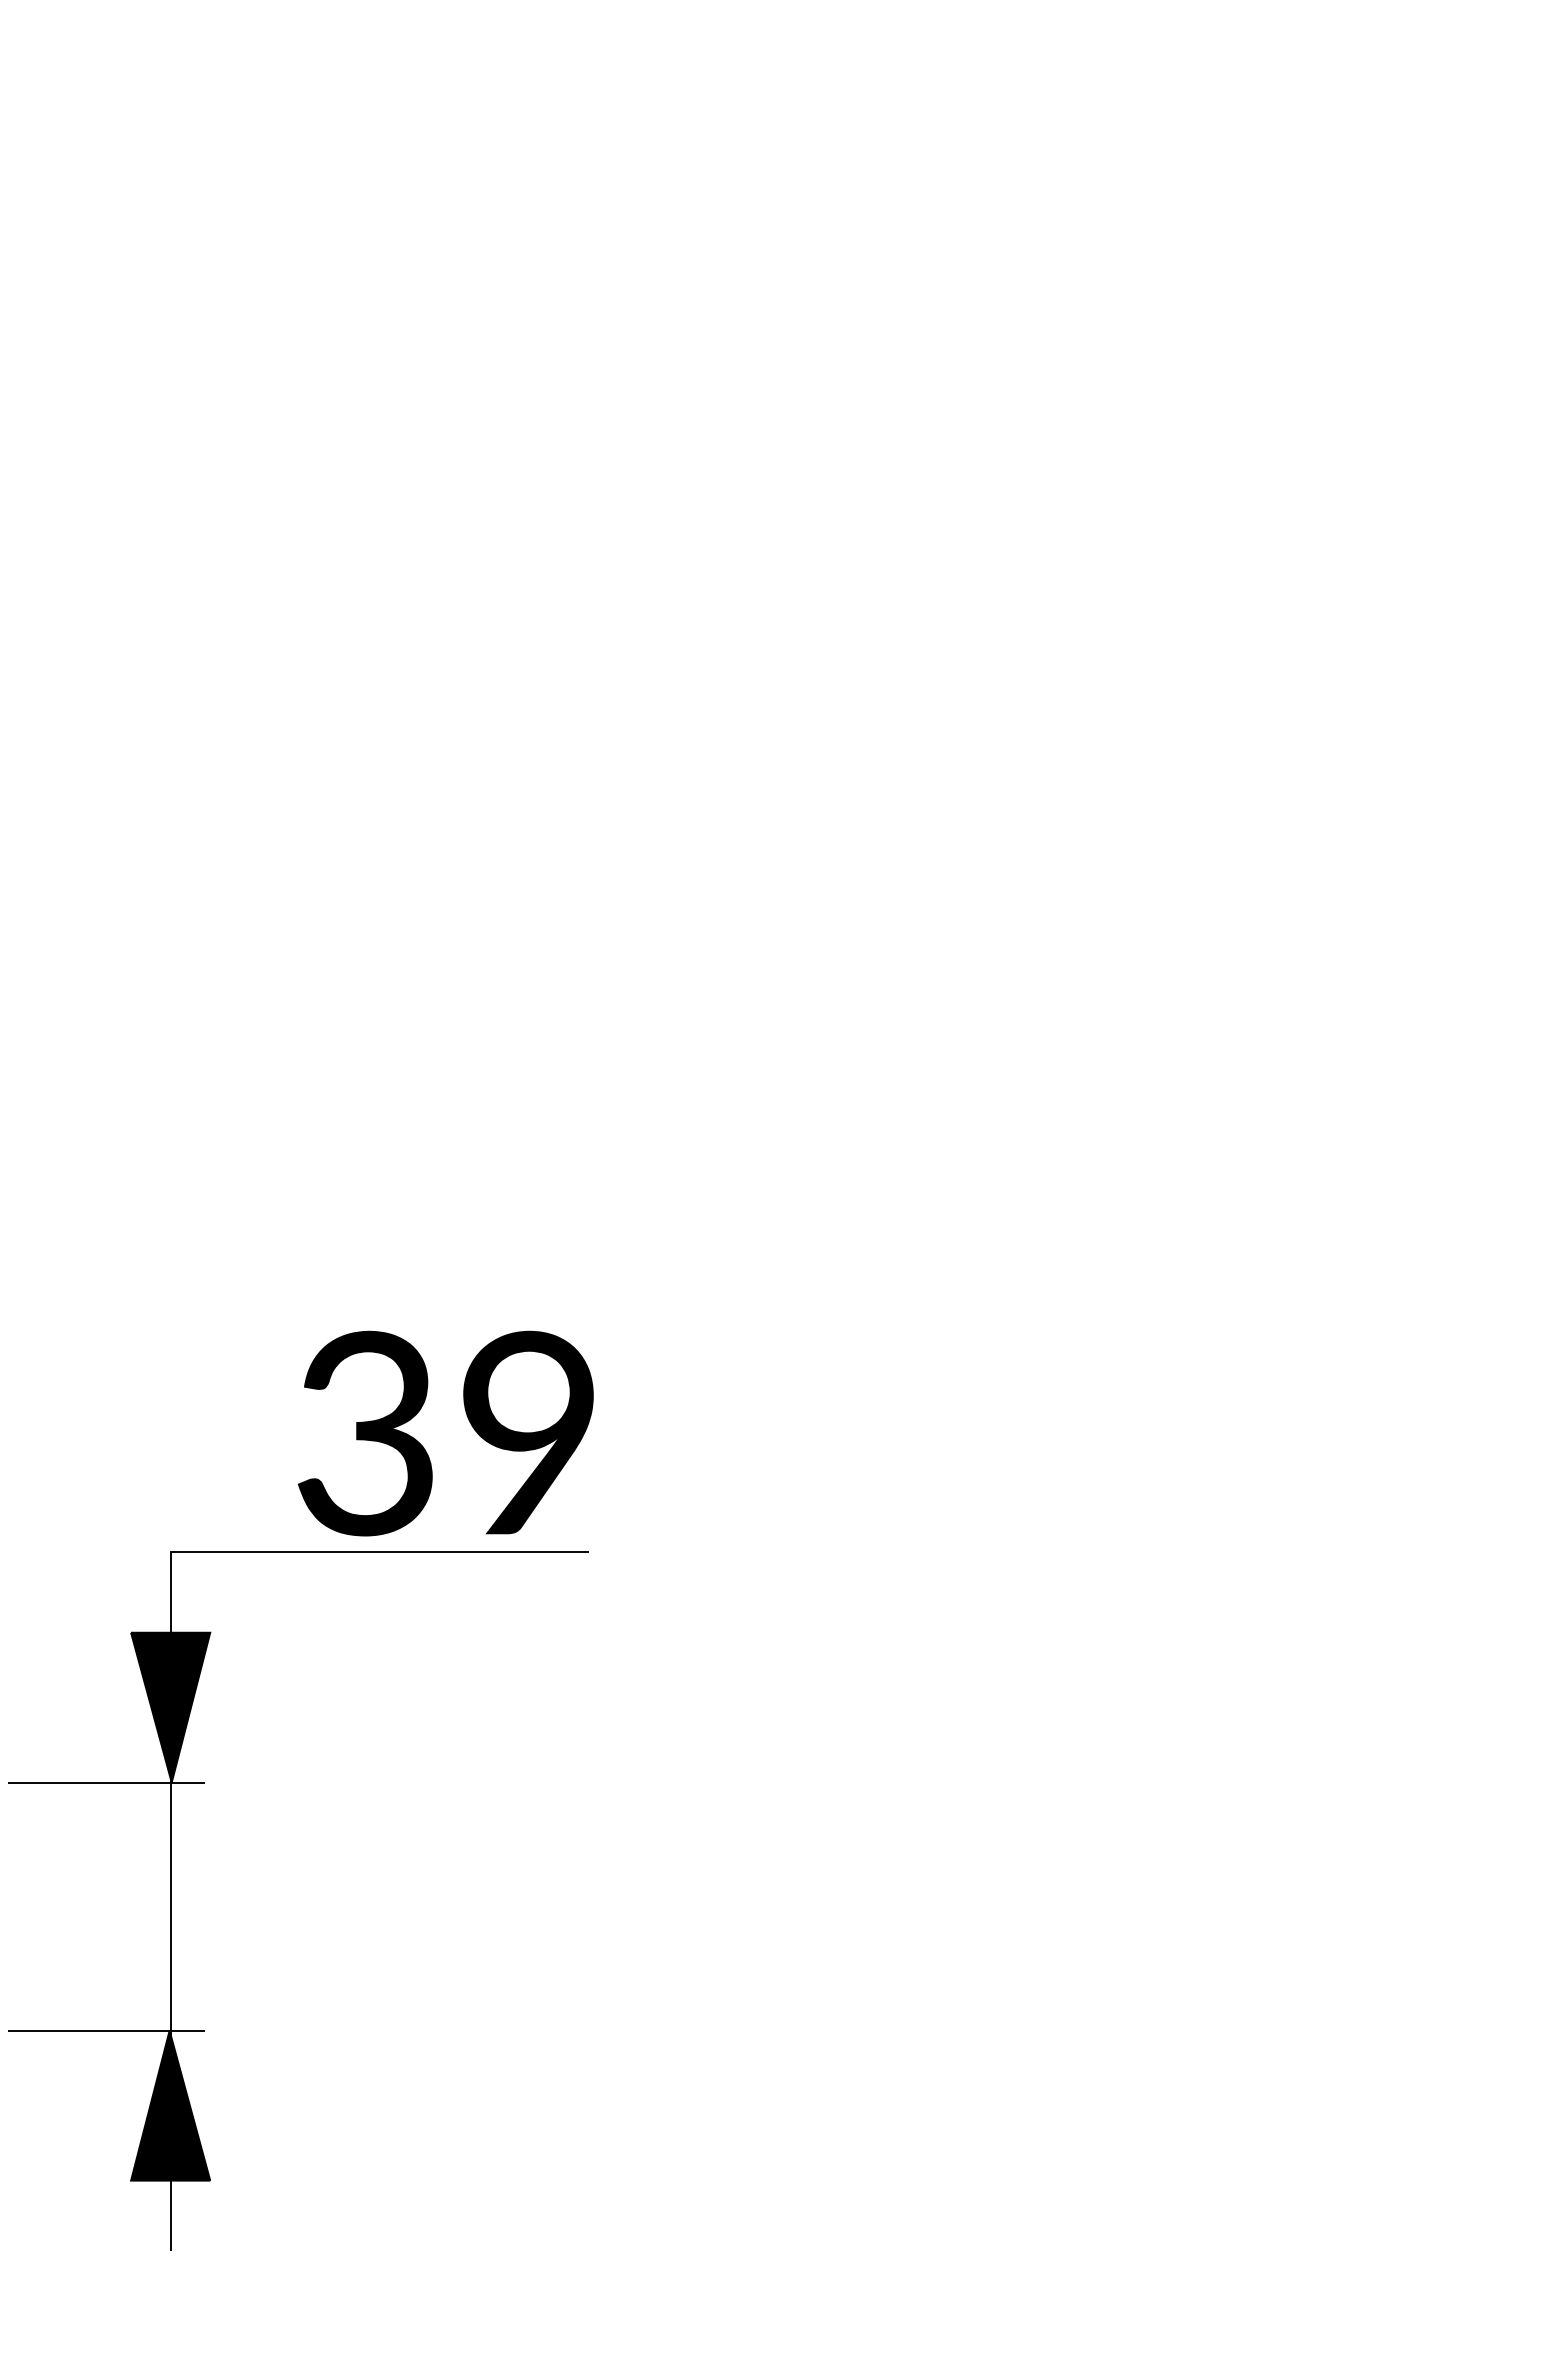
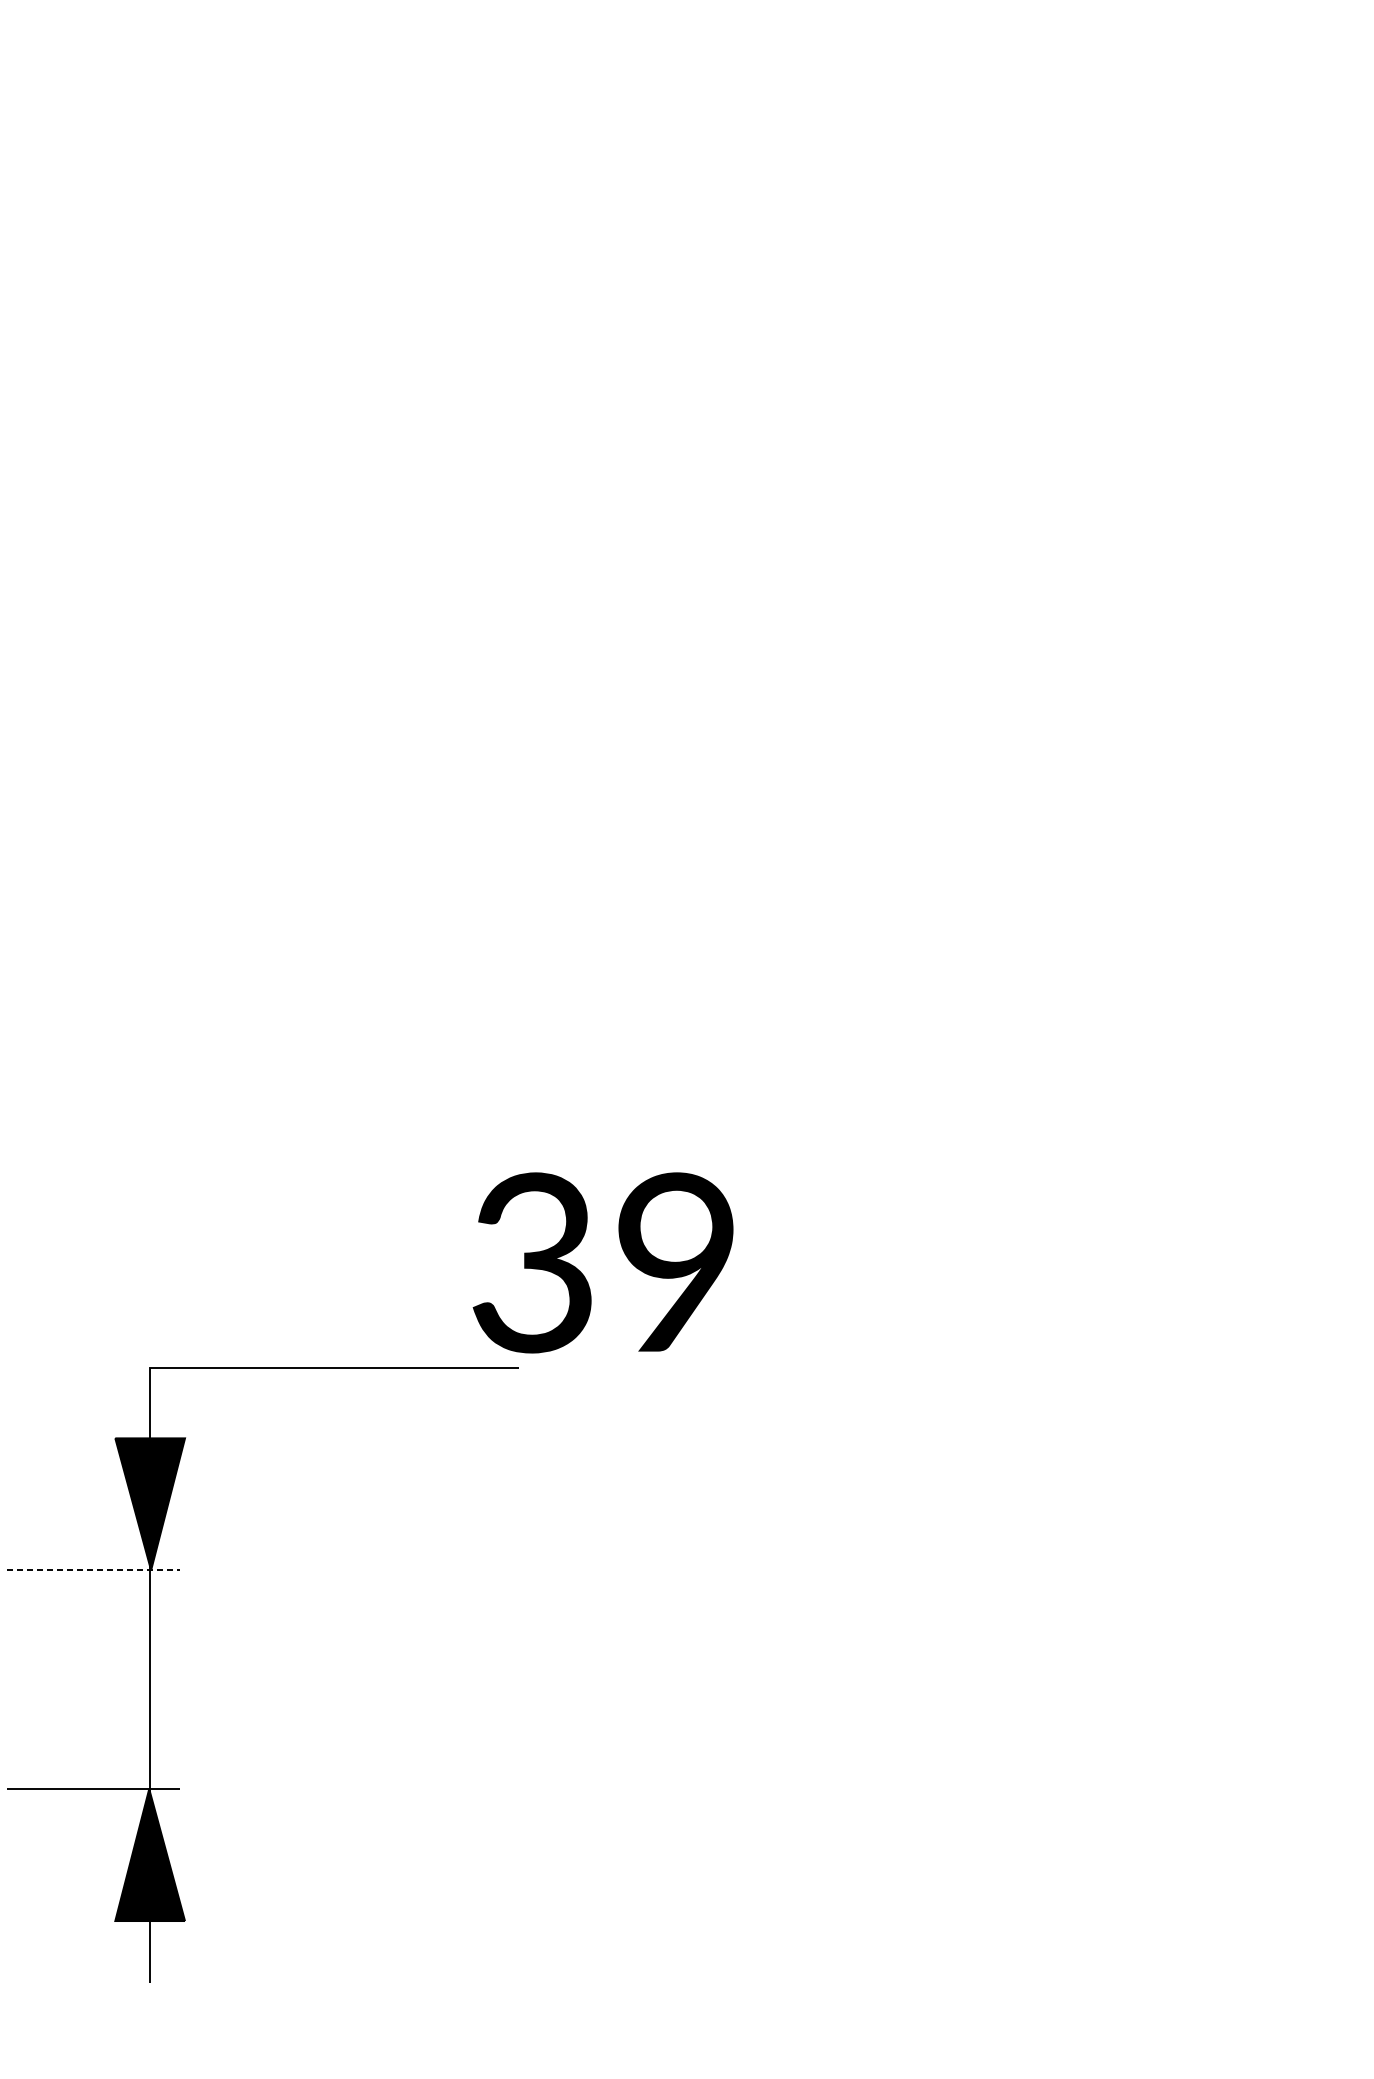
text: (445, 1433) -> (602, 1262), moved
line: (106, 1782) -> (93, 1570), solid -> dashed

